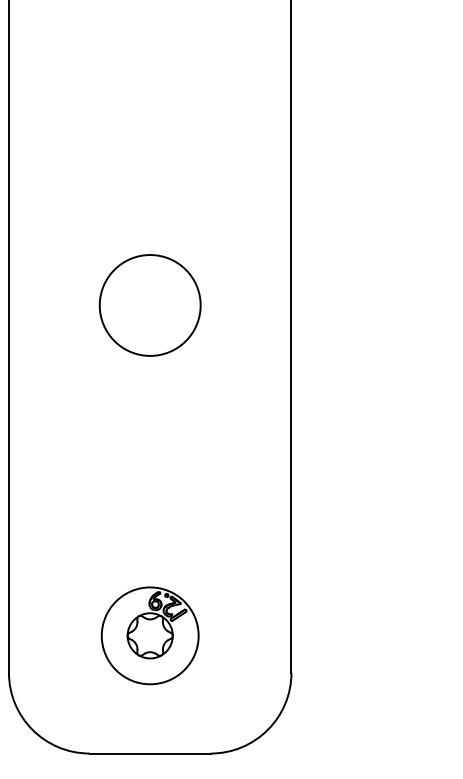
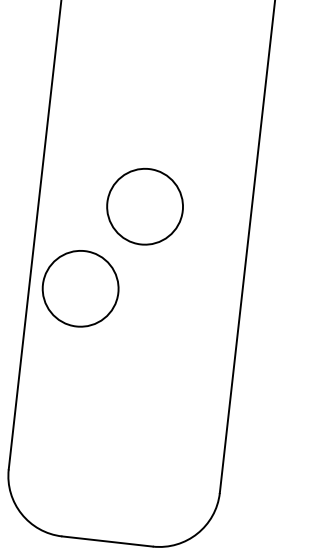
circle: (76, 423) -> (80, 288), added
part: (149, 635) -> (116, 453), removed

